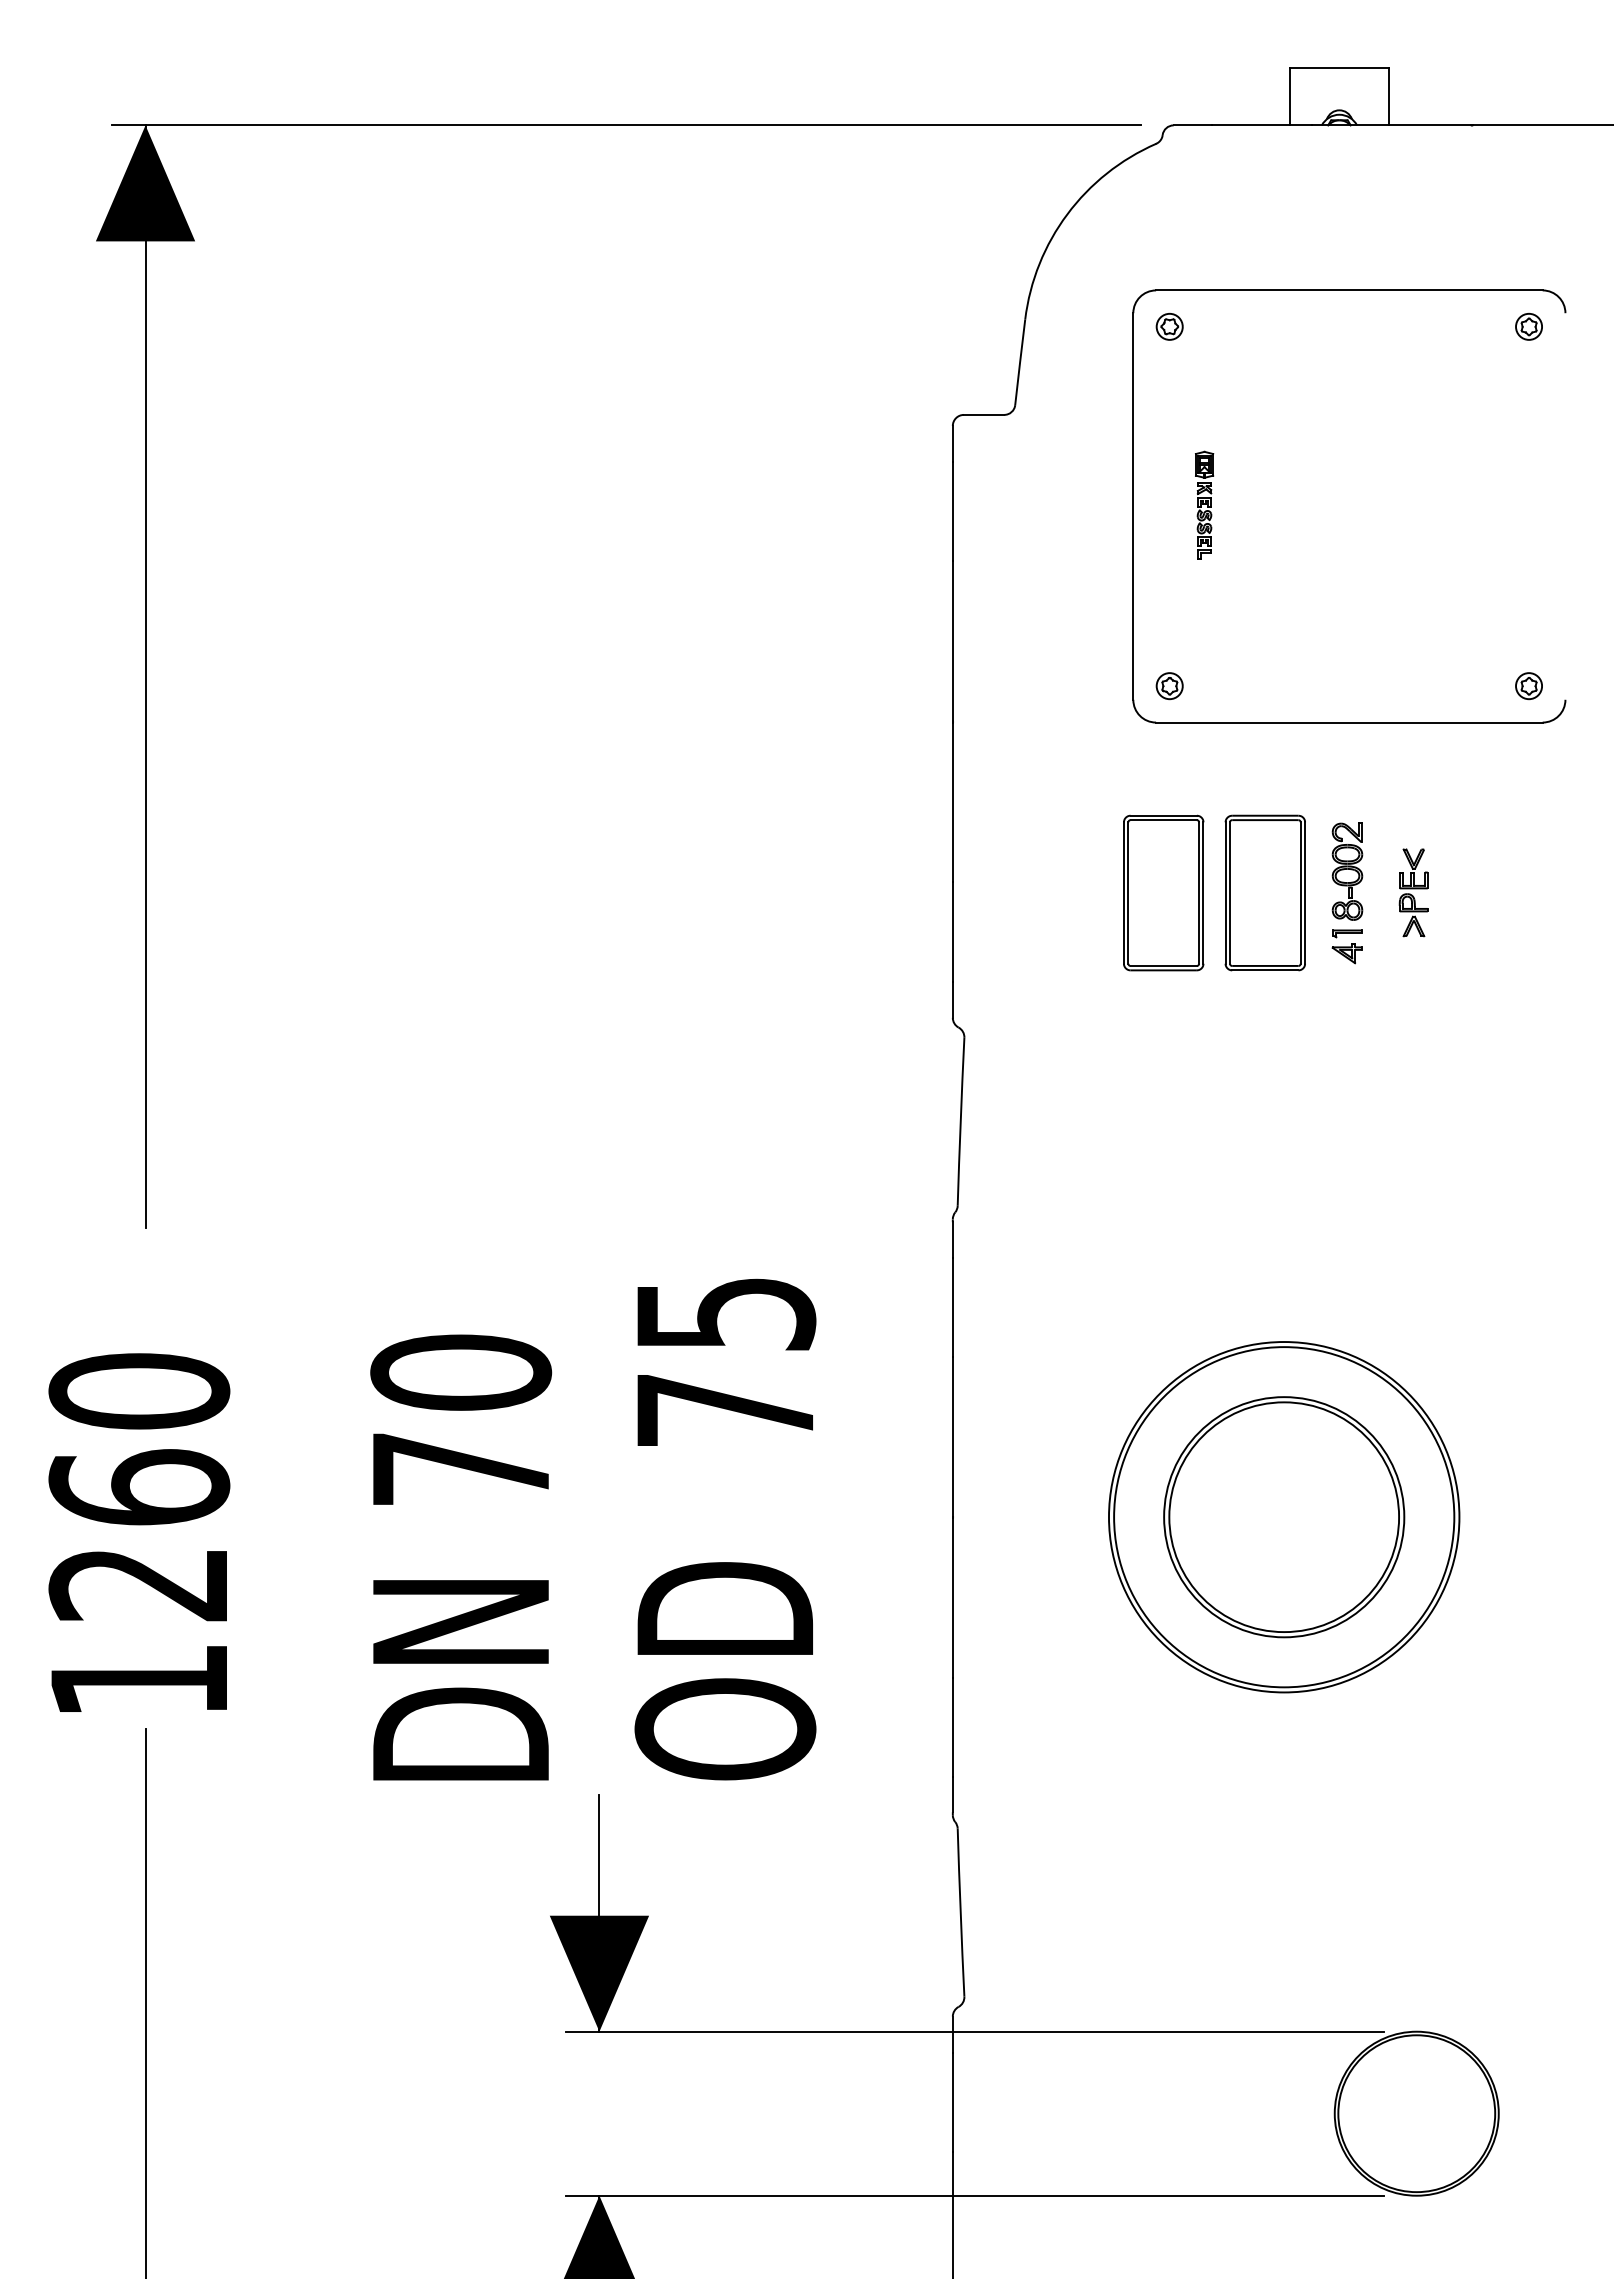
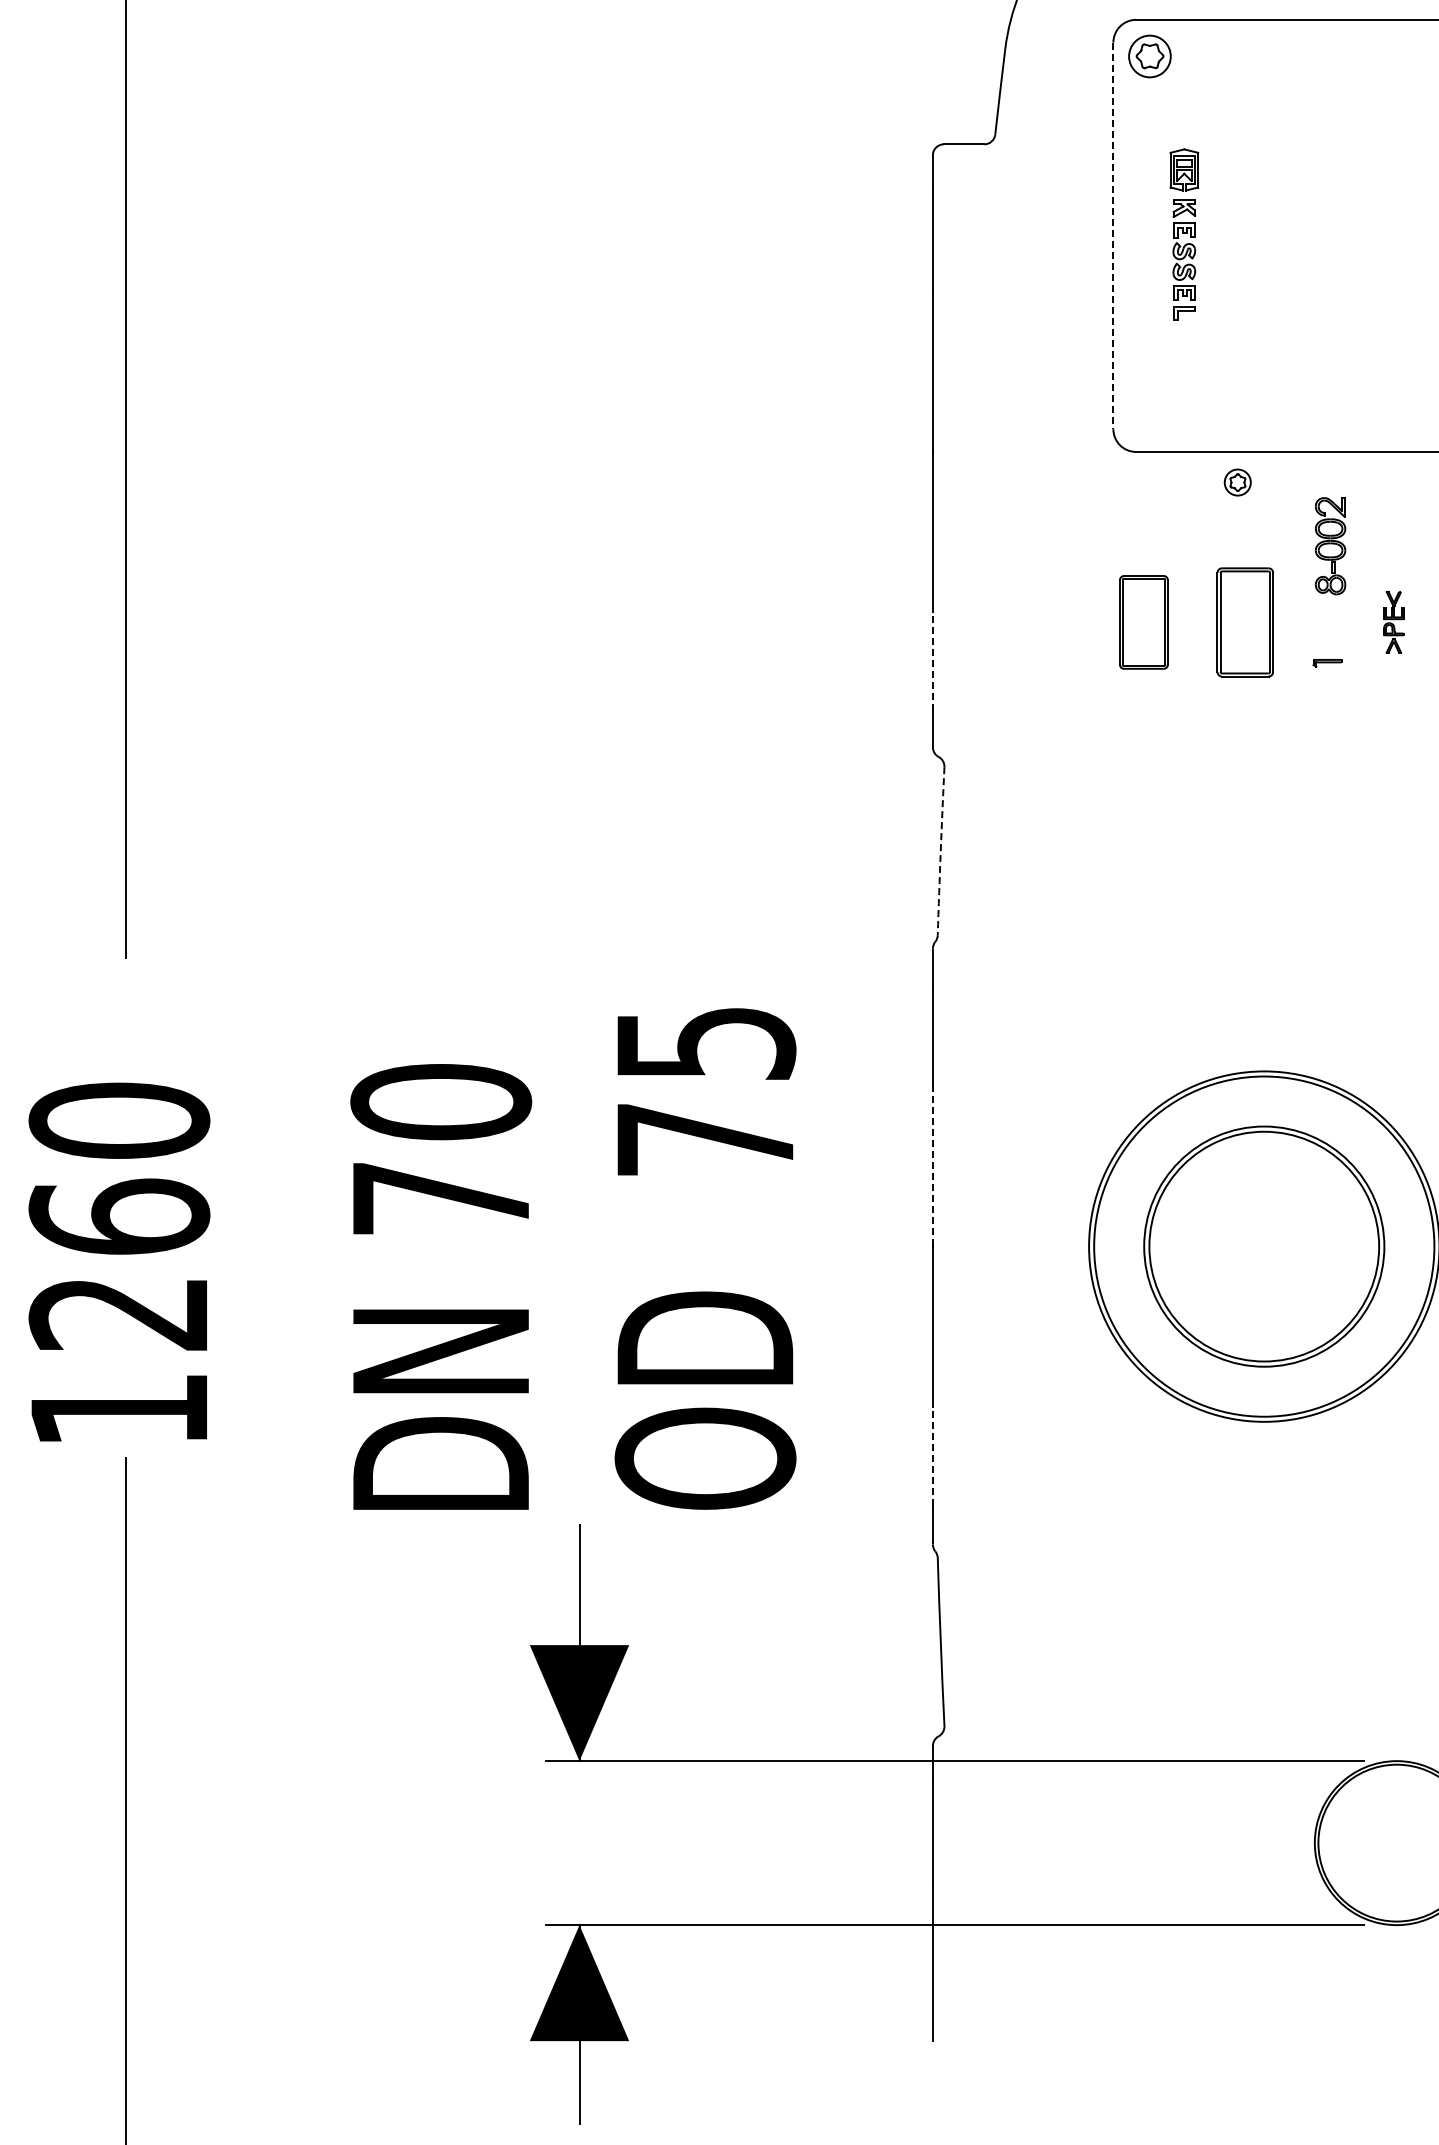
part: (1169, 326) -> (1149, 55), size x1.6
part: (1204, 504) -> (1184, 233), size x1.6
line: (1133, 507) -> (1113, 236), solid -> dashed
part: (1169, 686) -> (1237, 482), moved
part: (1347, 871) -> (1330, 545), moved
part: (1163, 892) -> (1143, 621), size x0.6
part: (1264, 892) -> (1244, 621), size x0.7
part: (1413, 892) -> (1393, 621), size x0.7
line: (952, 931) -> (932, 660), solid -> dashed
part: (1346, 953) -> (1326, 682), removed
arc: (960, 1121) -> (940, 850), solid -> dashed
line: (952, 1436) -> (932, 1165), solid -> dashed
line: (952, 1727) -> (932, 1456), solid -> dashed

